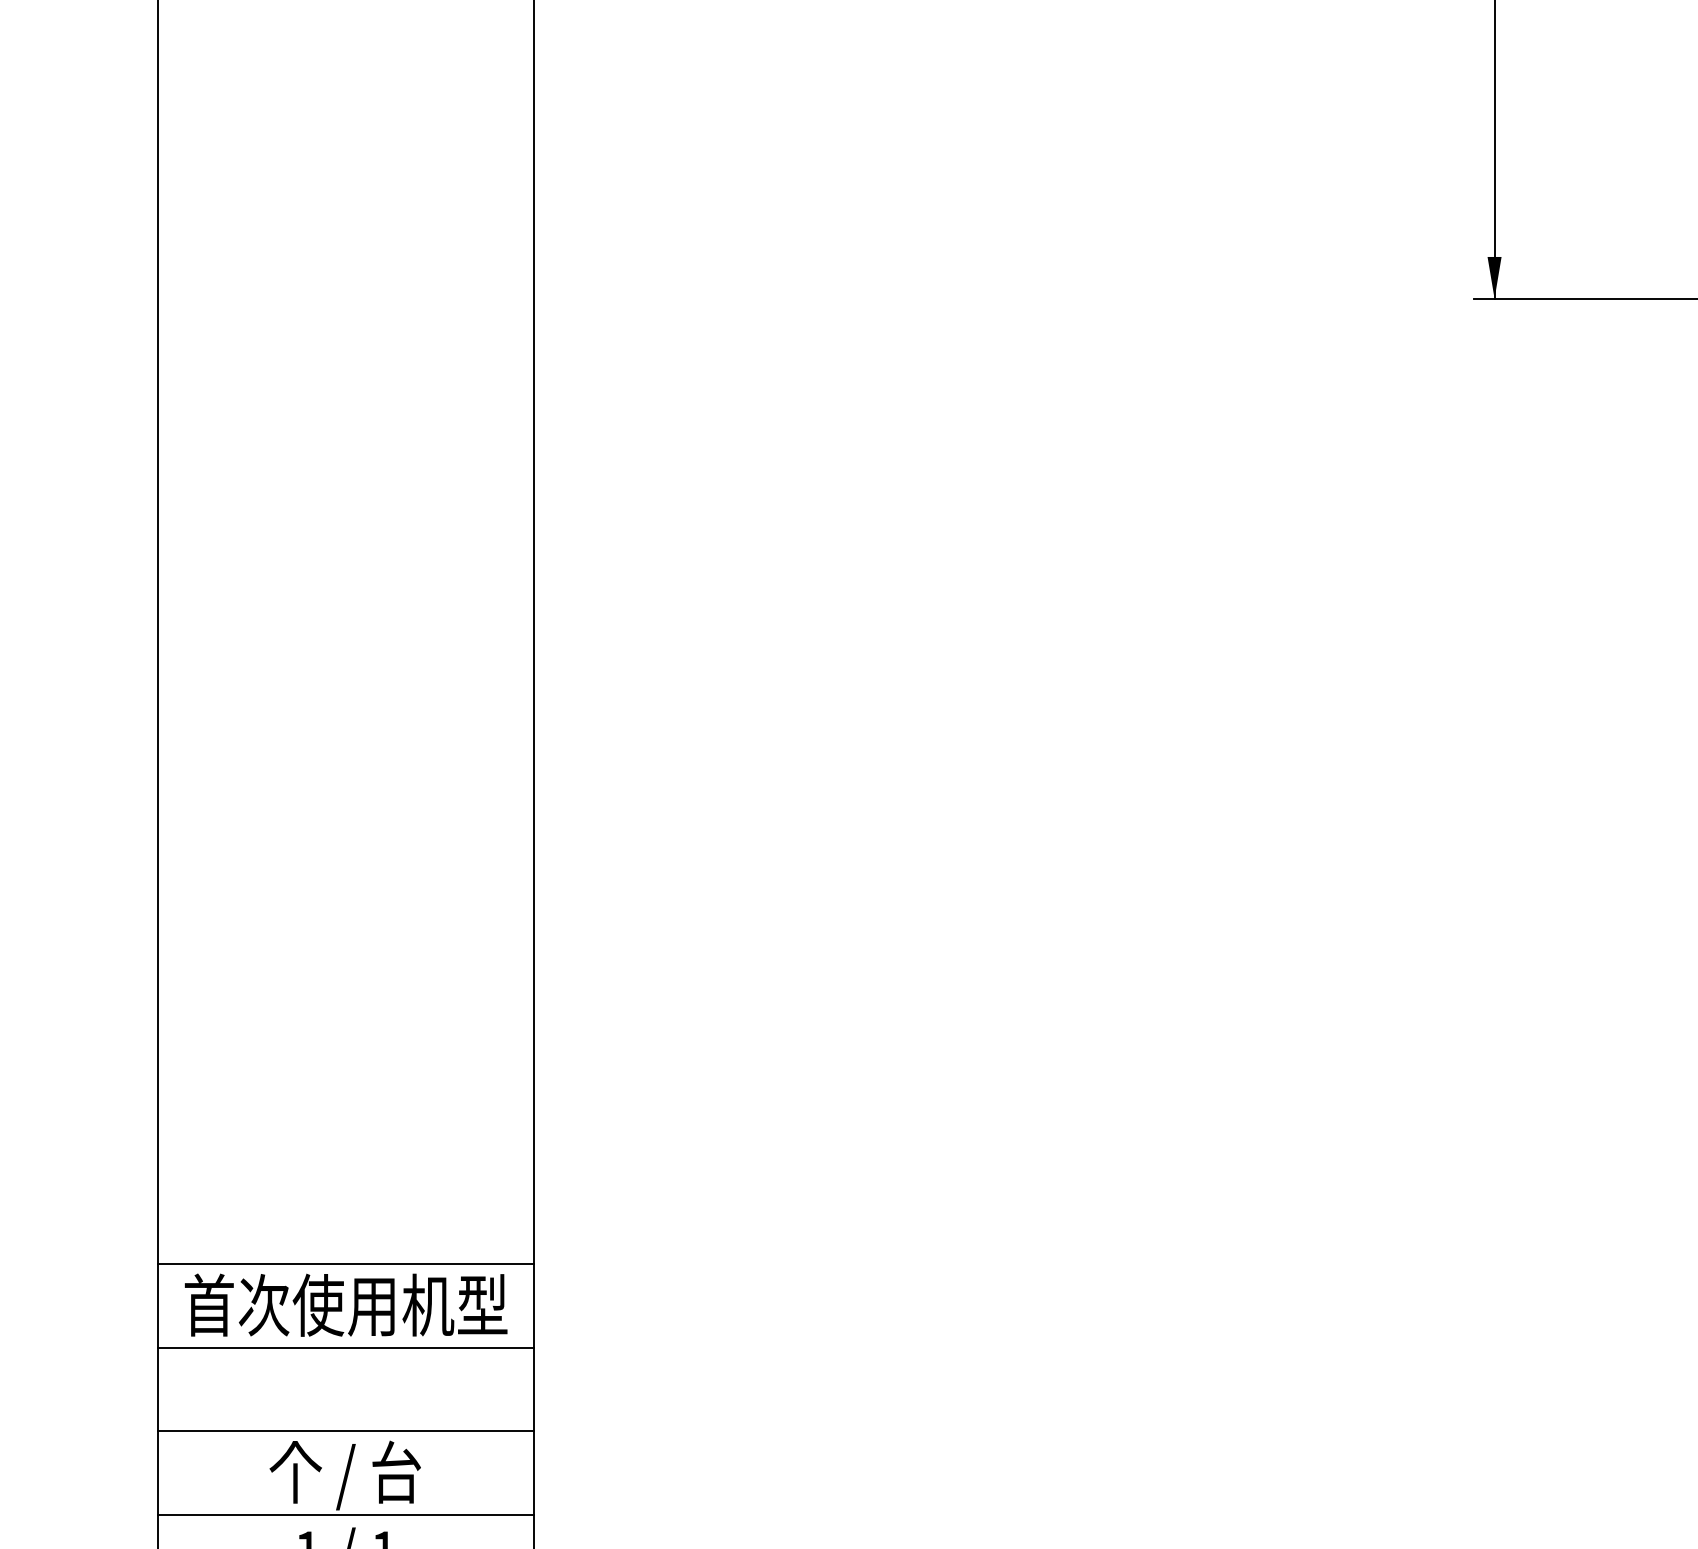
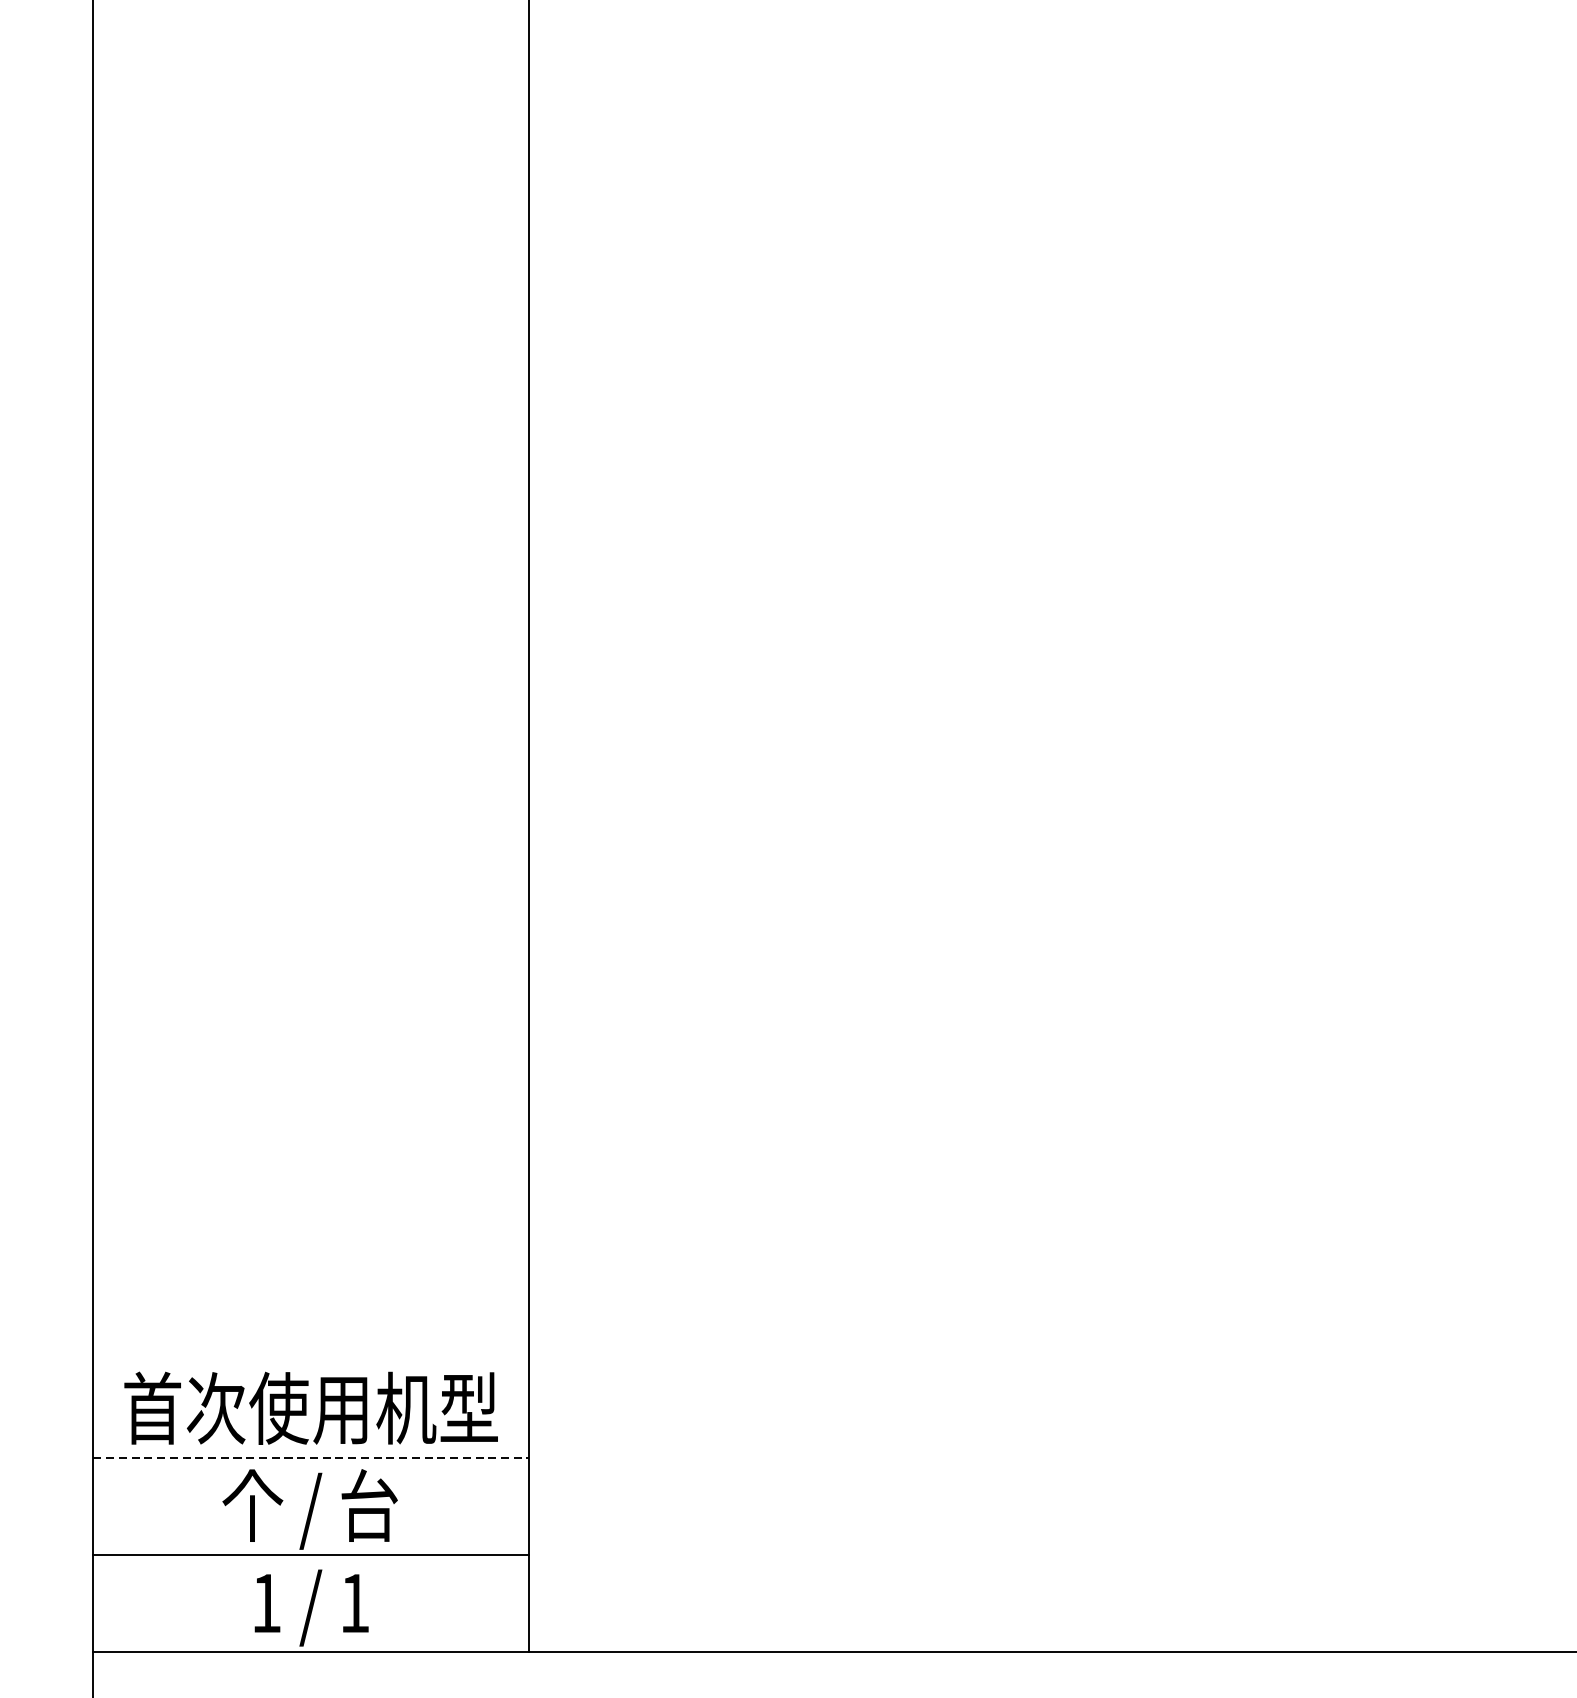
line: (345, 1264) -> (310, 1265), removed
text: (345, 1304) -> (310, 1407), moved
line: (345, 1347) -> (310, 1361), removed
line: (346, 1431) -> (311, 1458), solid -> dashed

